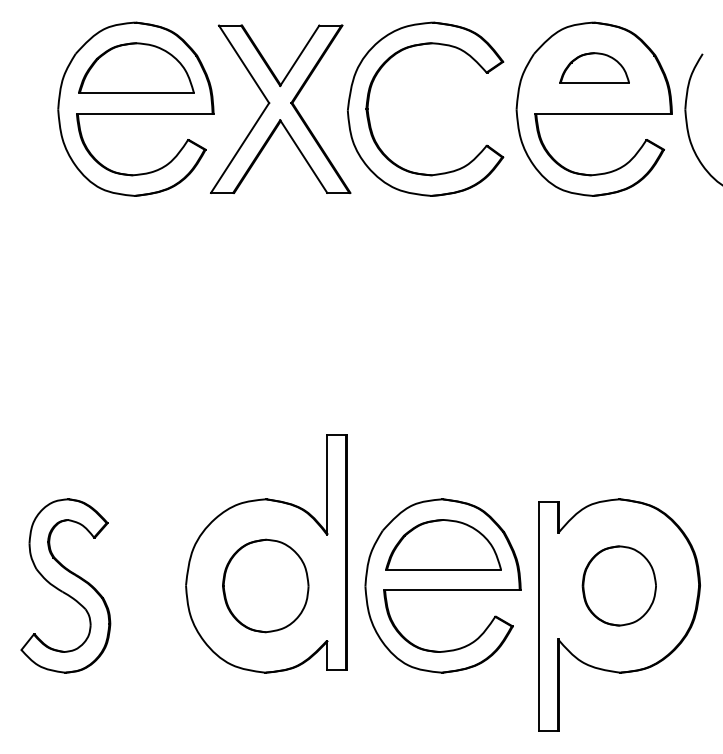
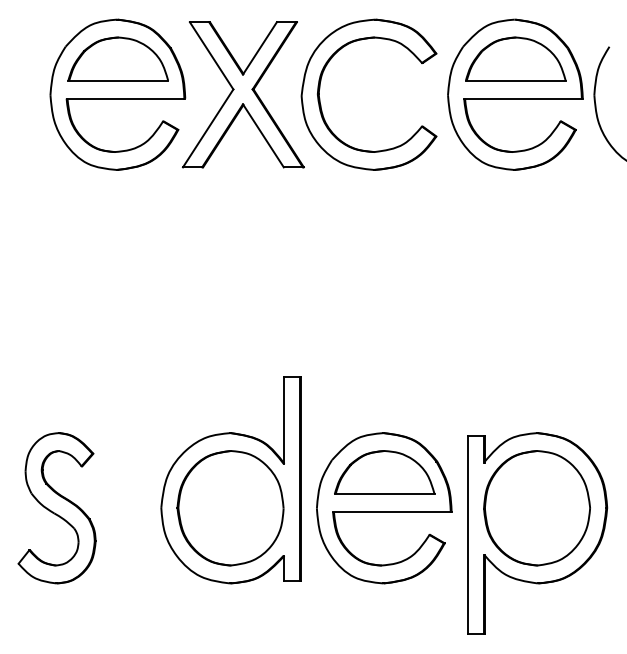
part: (594, 67) -> (515, 58), size x1.67
part: (265, 585) -> (230, 507), size x1.43
part: (619, 585) -> (537, 507), size x1.67

